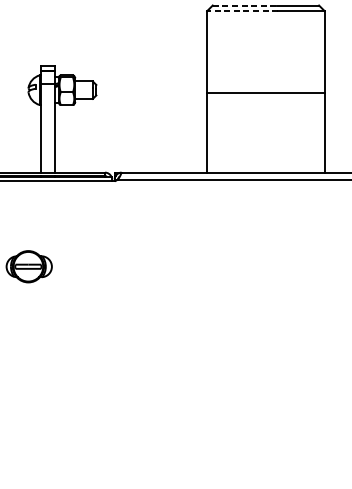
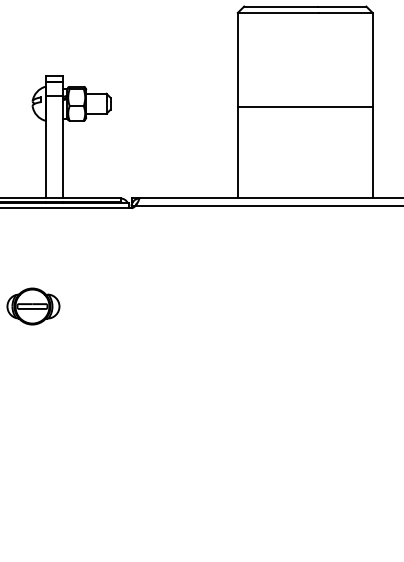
line: (245, 5) -> (281, 6), dashed -> solid
line: (242, 10) -> (278, 12), dashed -> solid

